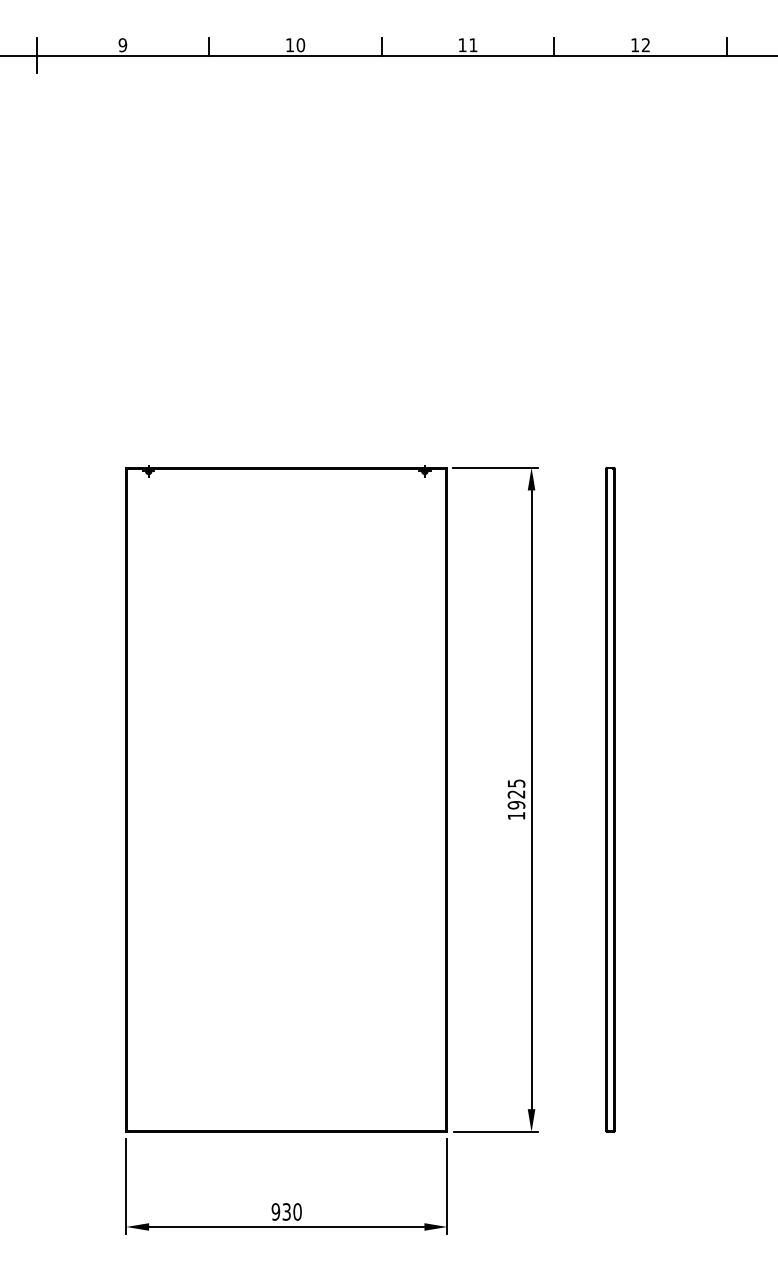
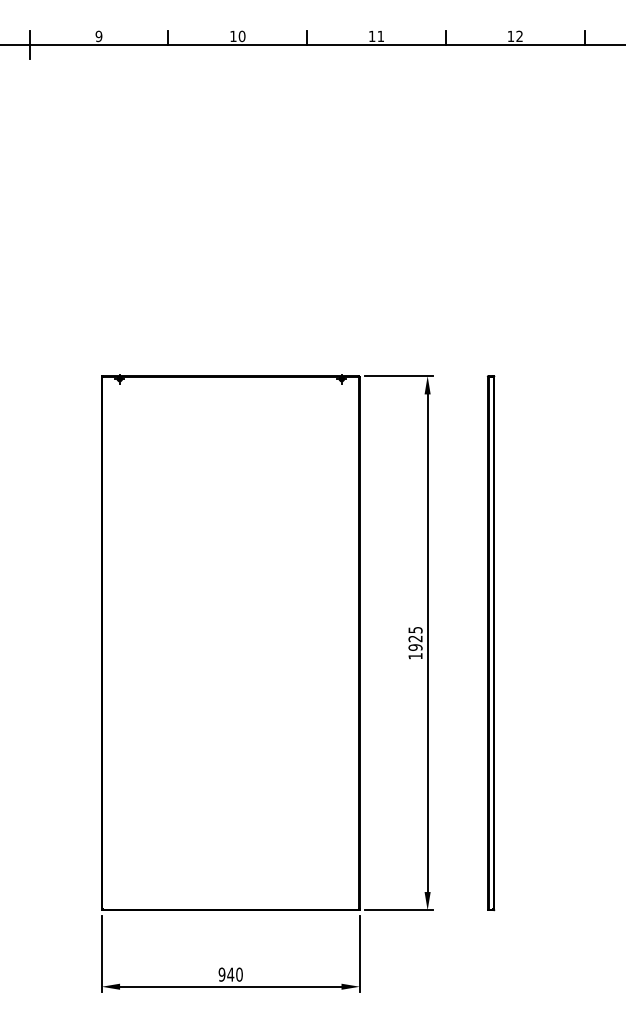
text: (286, 1211) -> (230, 974), 930 -> 940

